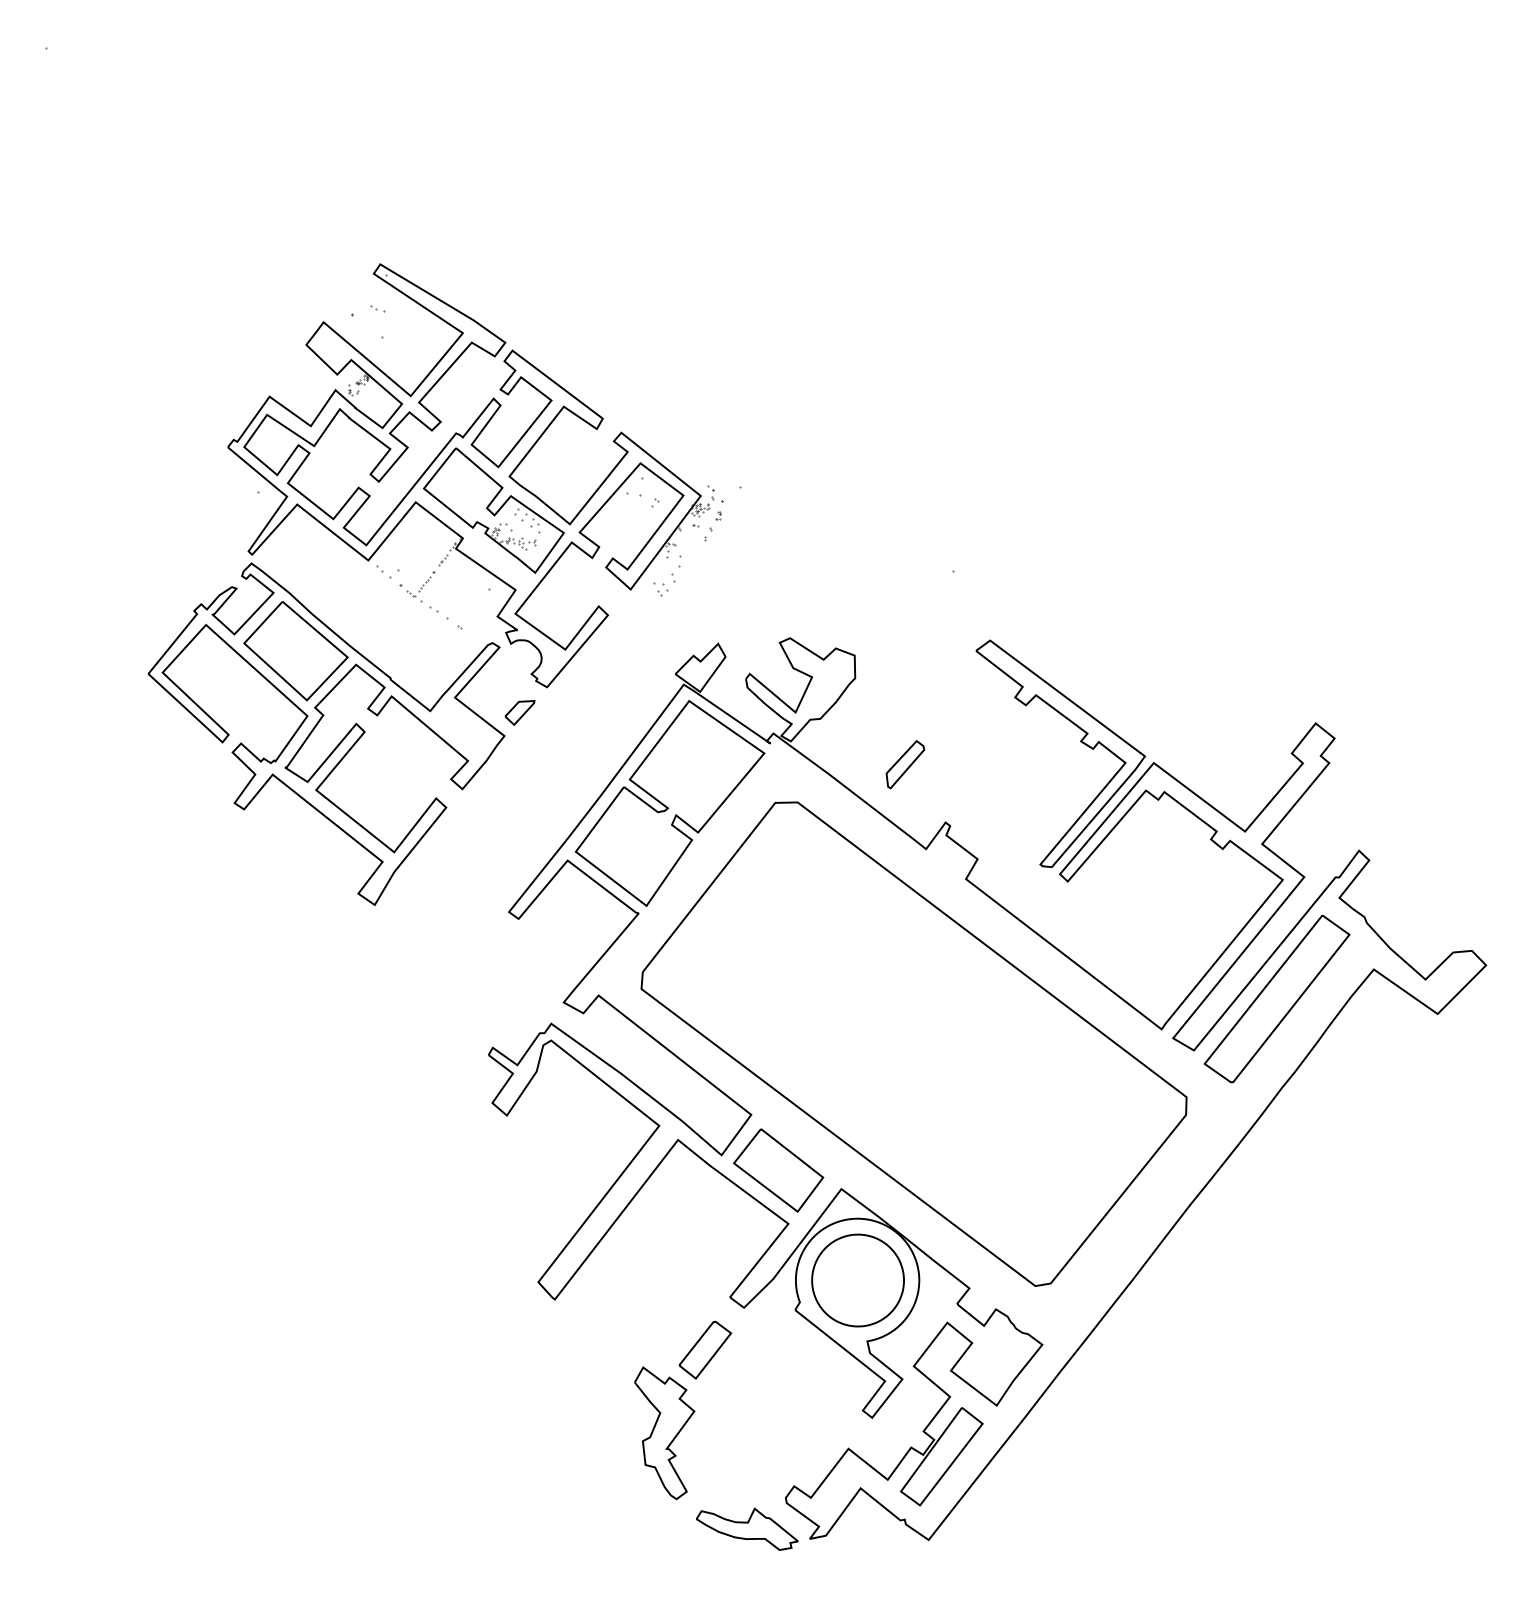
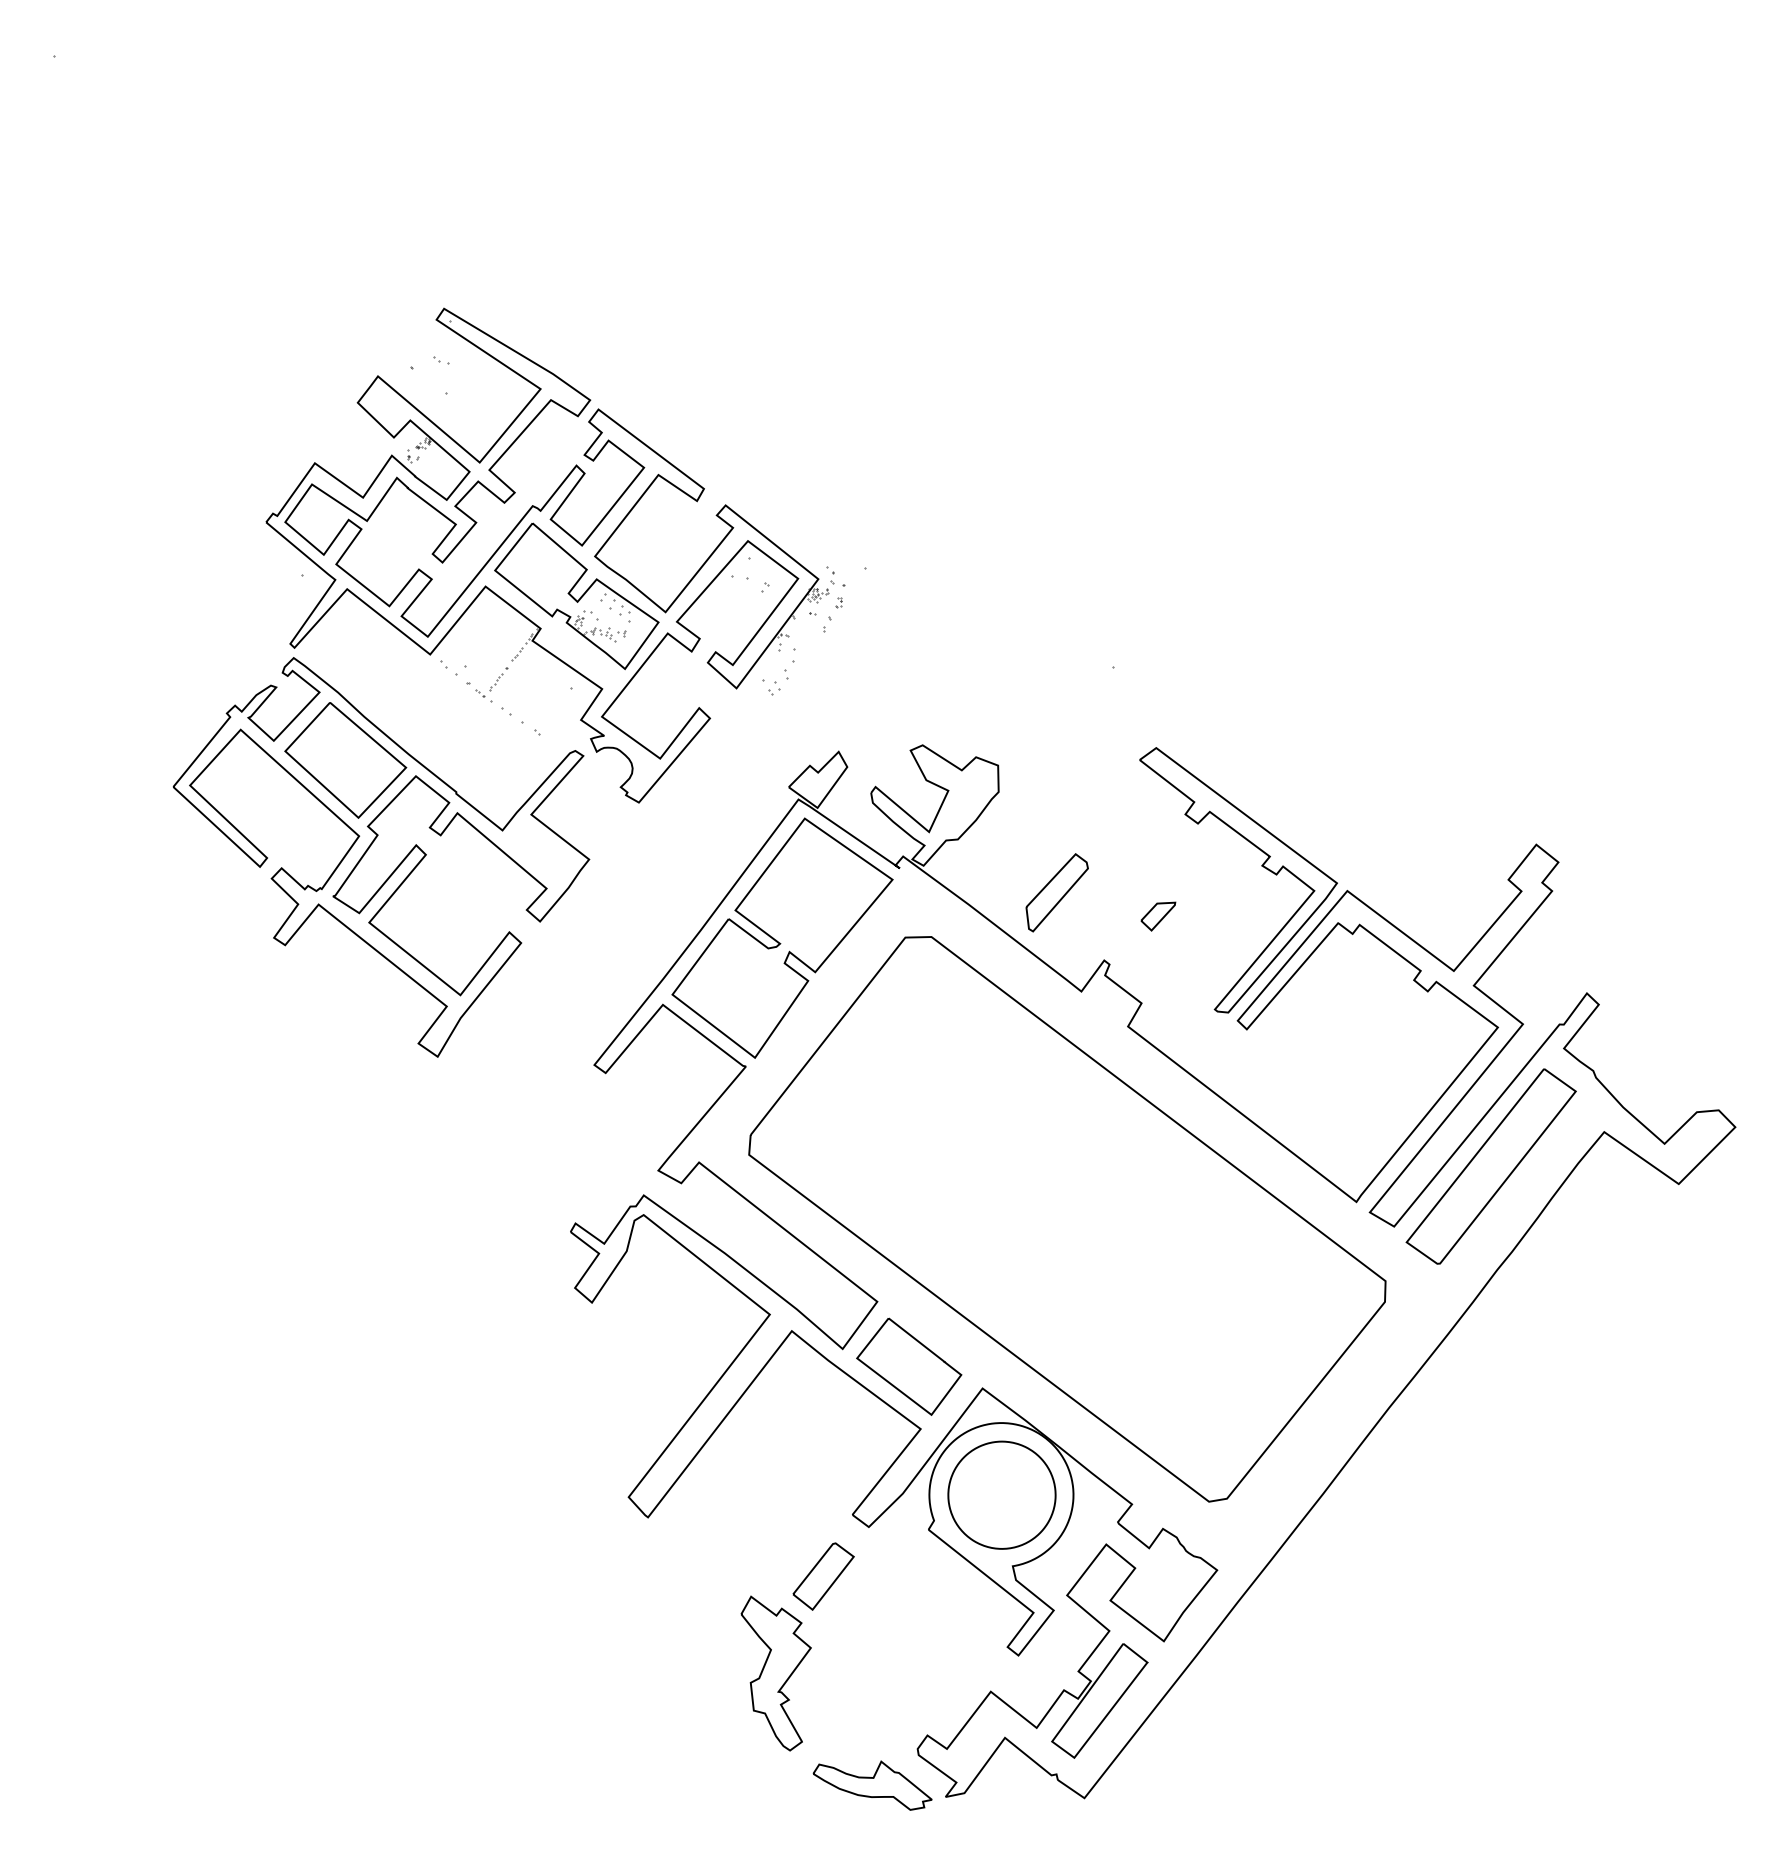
part: (519, 712) -> (1157, 916), moved
part: (905, 764) -> (1057, 892), size x1.4

